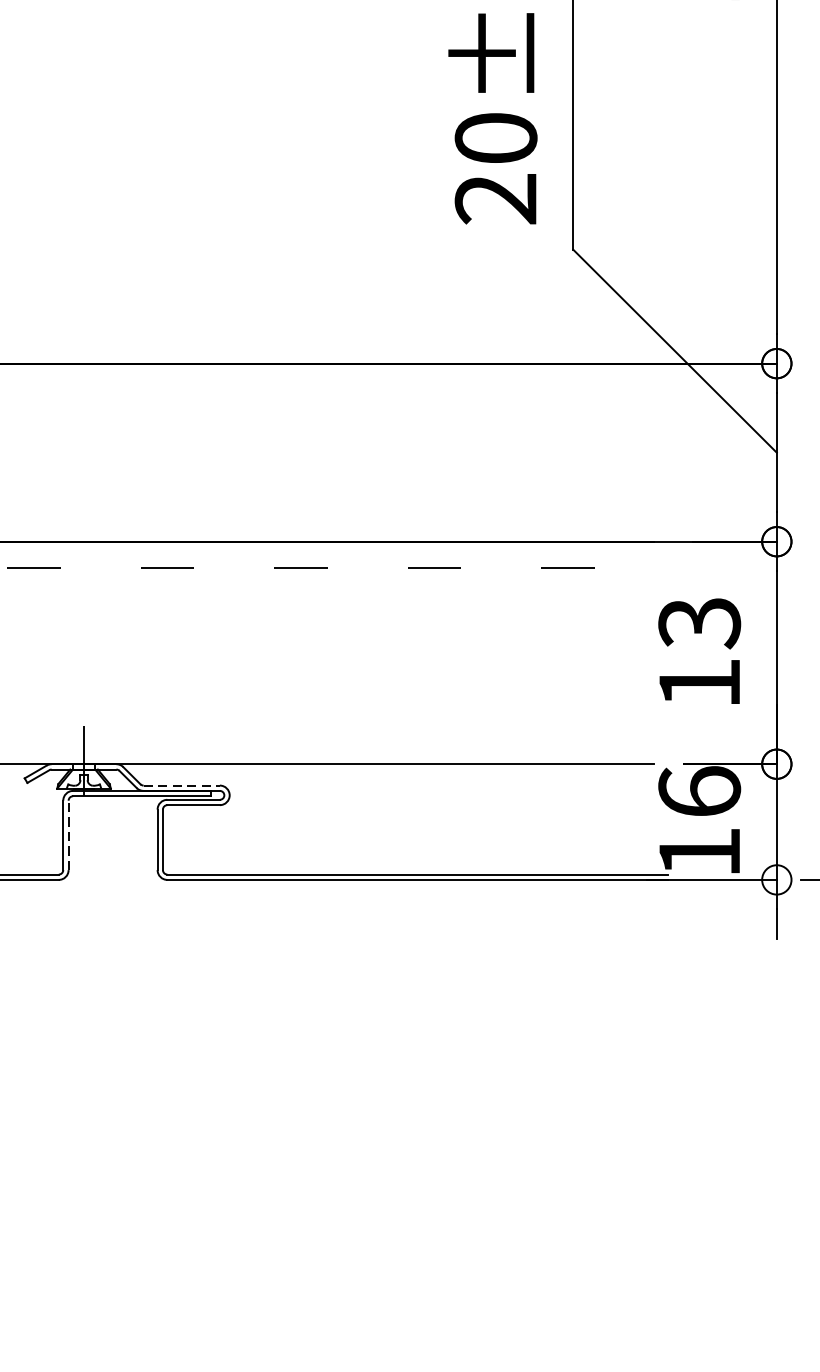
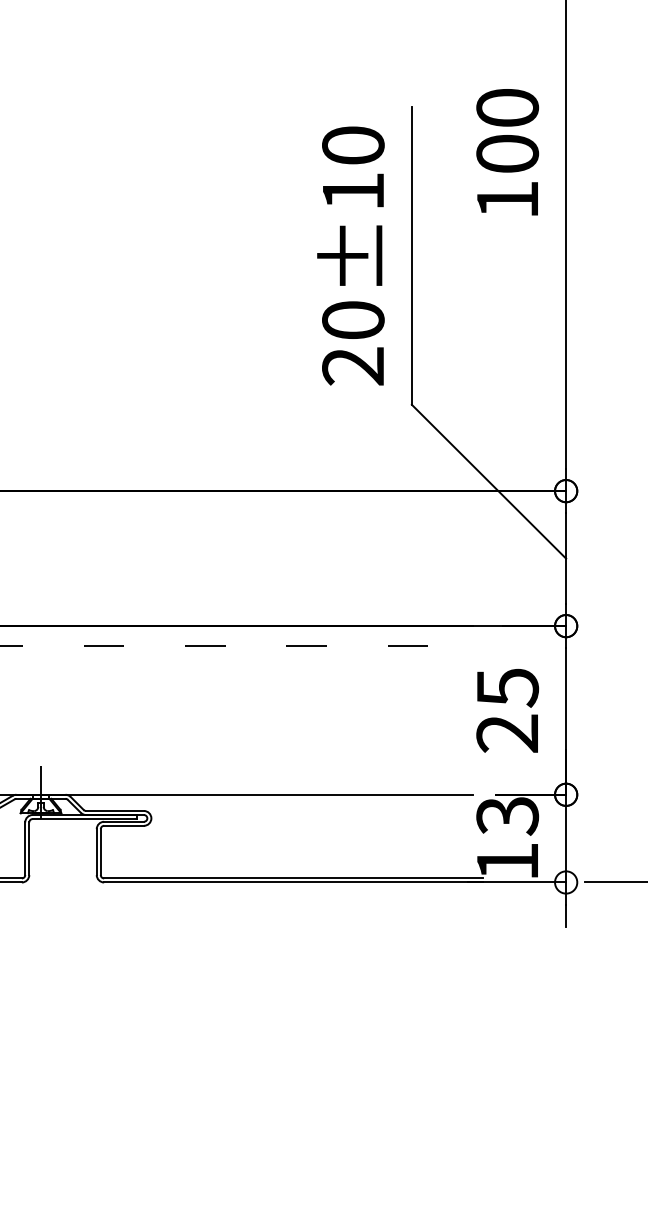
text: (699, 653) -> (507, 710), 13 -> 25
line: (182, 784) -> (115, 810), dashed -> solid
text: (699, 791) -> (507, 815), 16 -> 13
line: (68, 835) -> (29, 848), dashed -> solid

